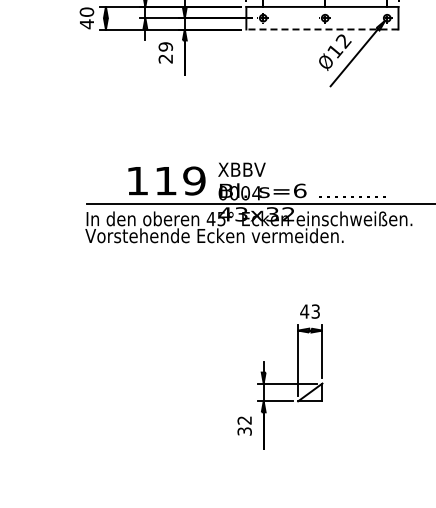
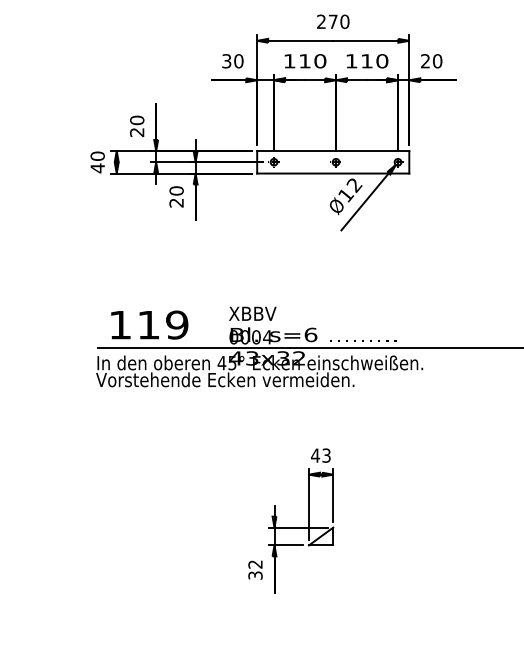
line: (321, 29) -> (332, 173), dashed -> solid
text: (165, 46) -> (176, 190), 29 -> 20
text: (166, 180) -> (149, 324), moved

